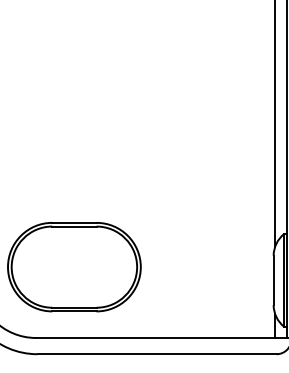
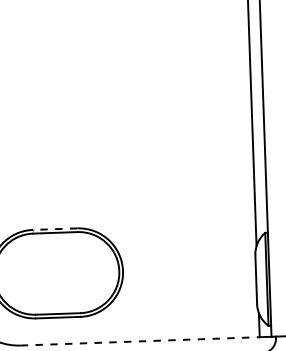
line: (73, 222) -> (54, 228), solid -> dashed
line: (155, 337) -> (140, 340), solid -> dashed

